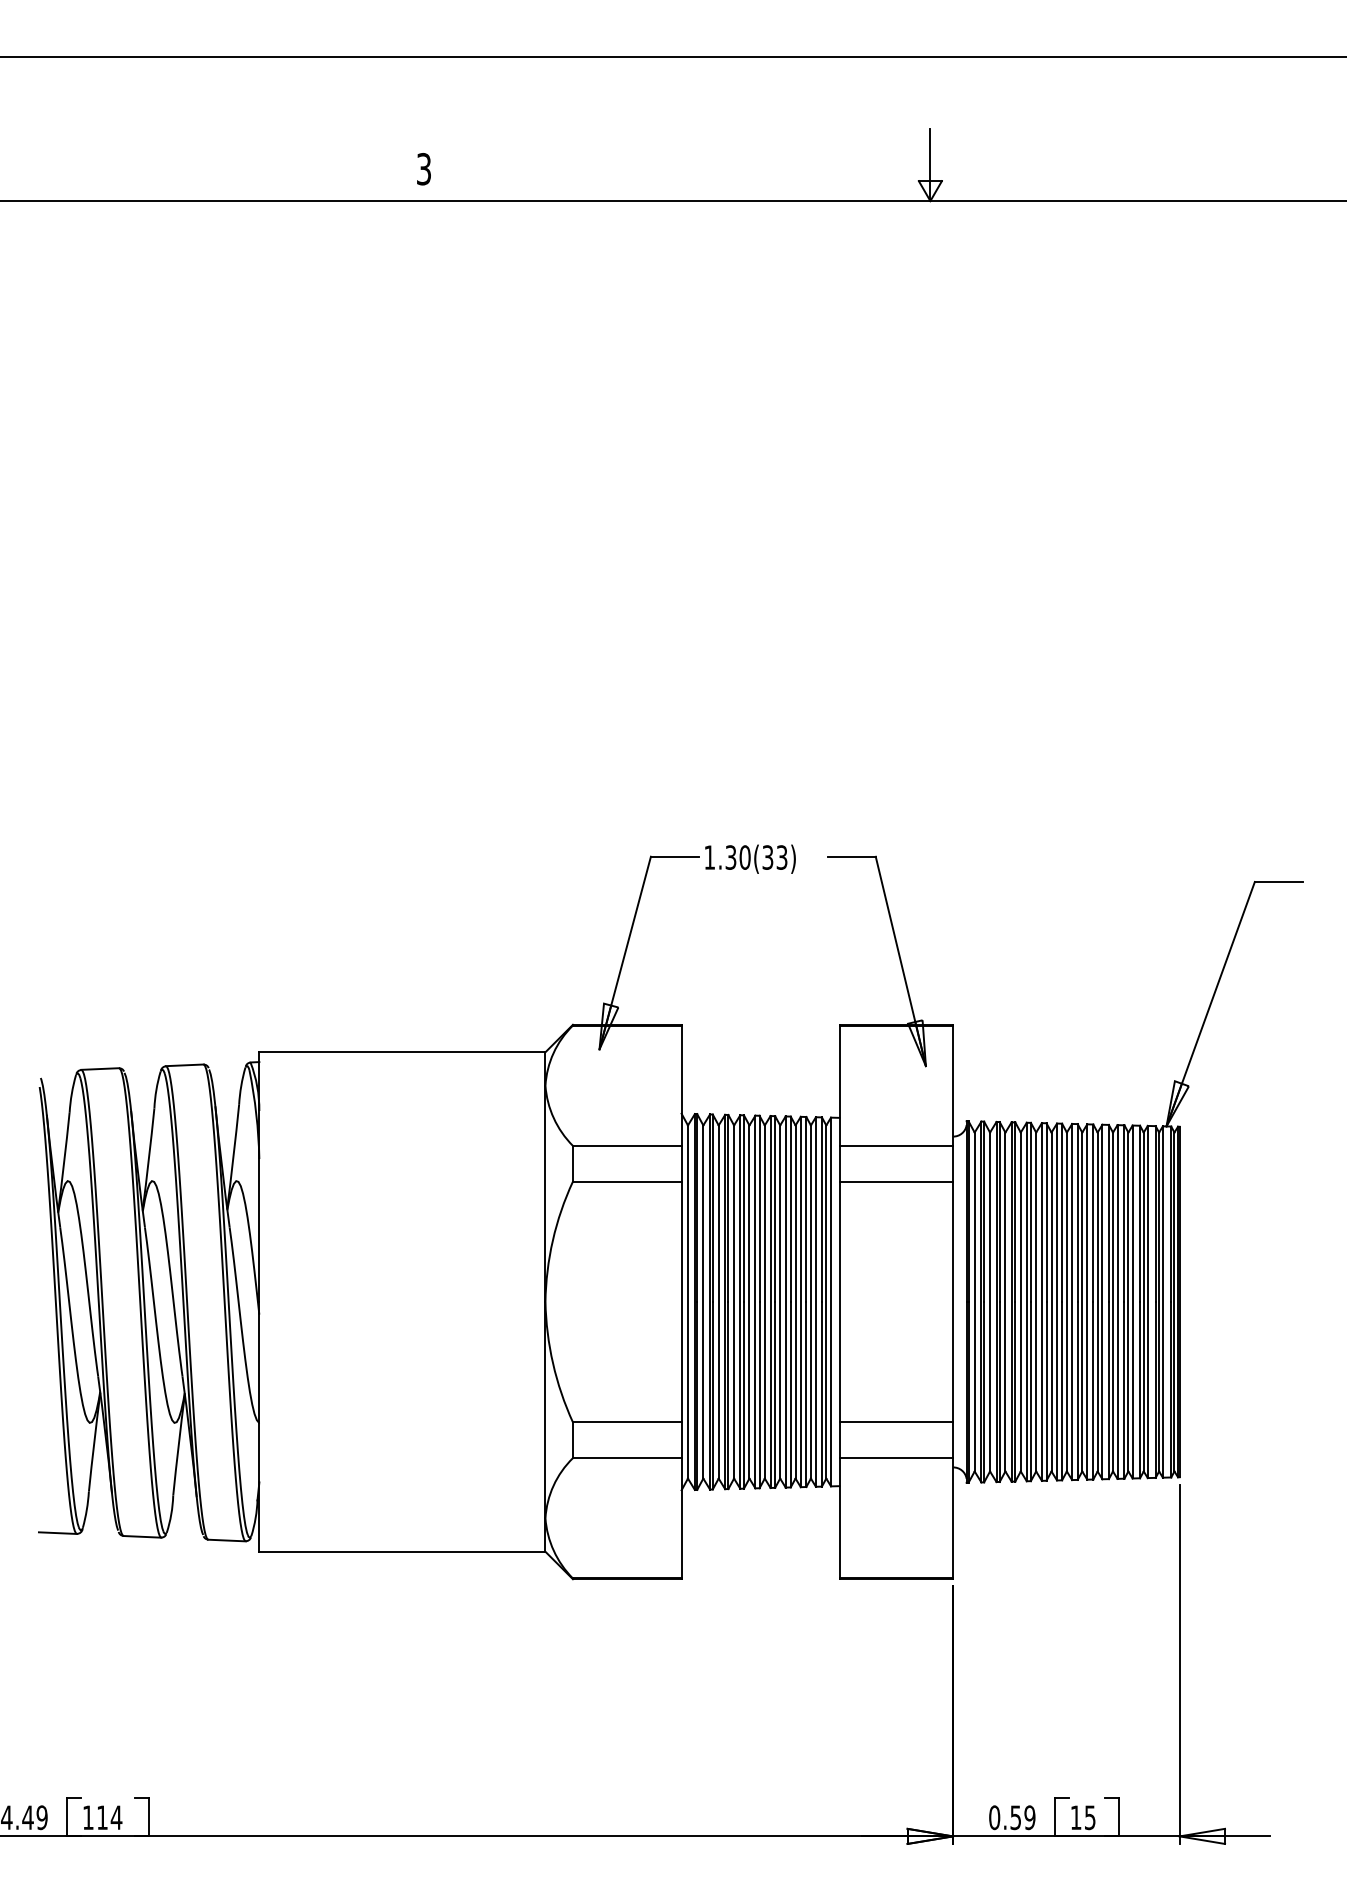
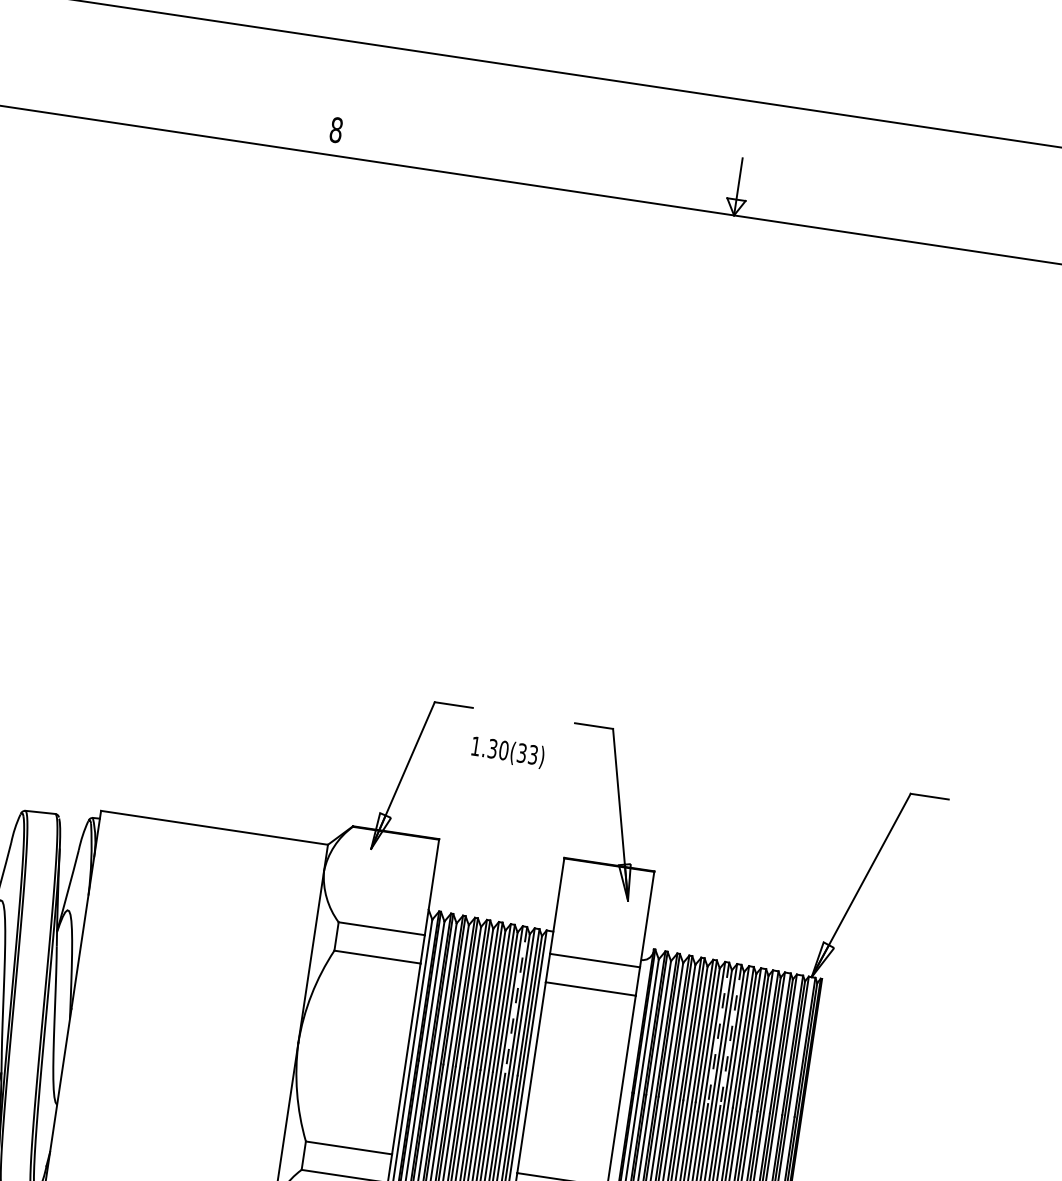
text: (423, 169) -> (335, 130), 3 -> 8
text: (750, 858) -> (508, 751), moved
line: (806, 1209) -> (516, 1000), solid -> dashed
line: (1062, 1213) -> (718, 1033), solid -> dashed
line: (1077, 1213) -> (730, 1035), solid -> dashed

